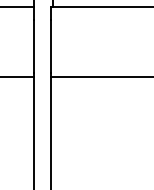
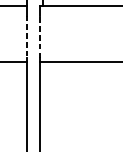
line: (34, 46) -> (27, 37), solid -> dashed
line: (50, 46) -> (40, 37), solid -> dashed

